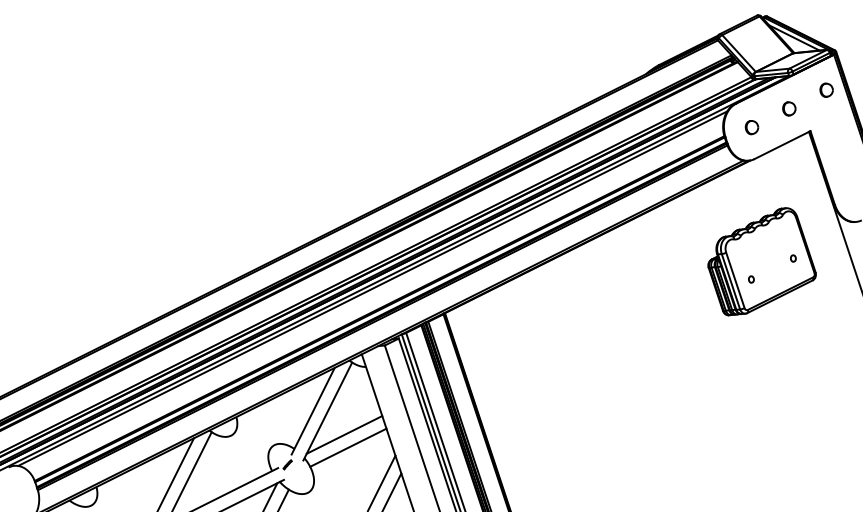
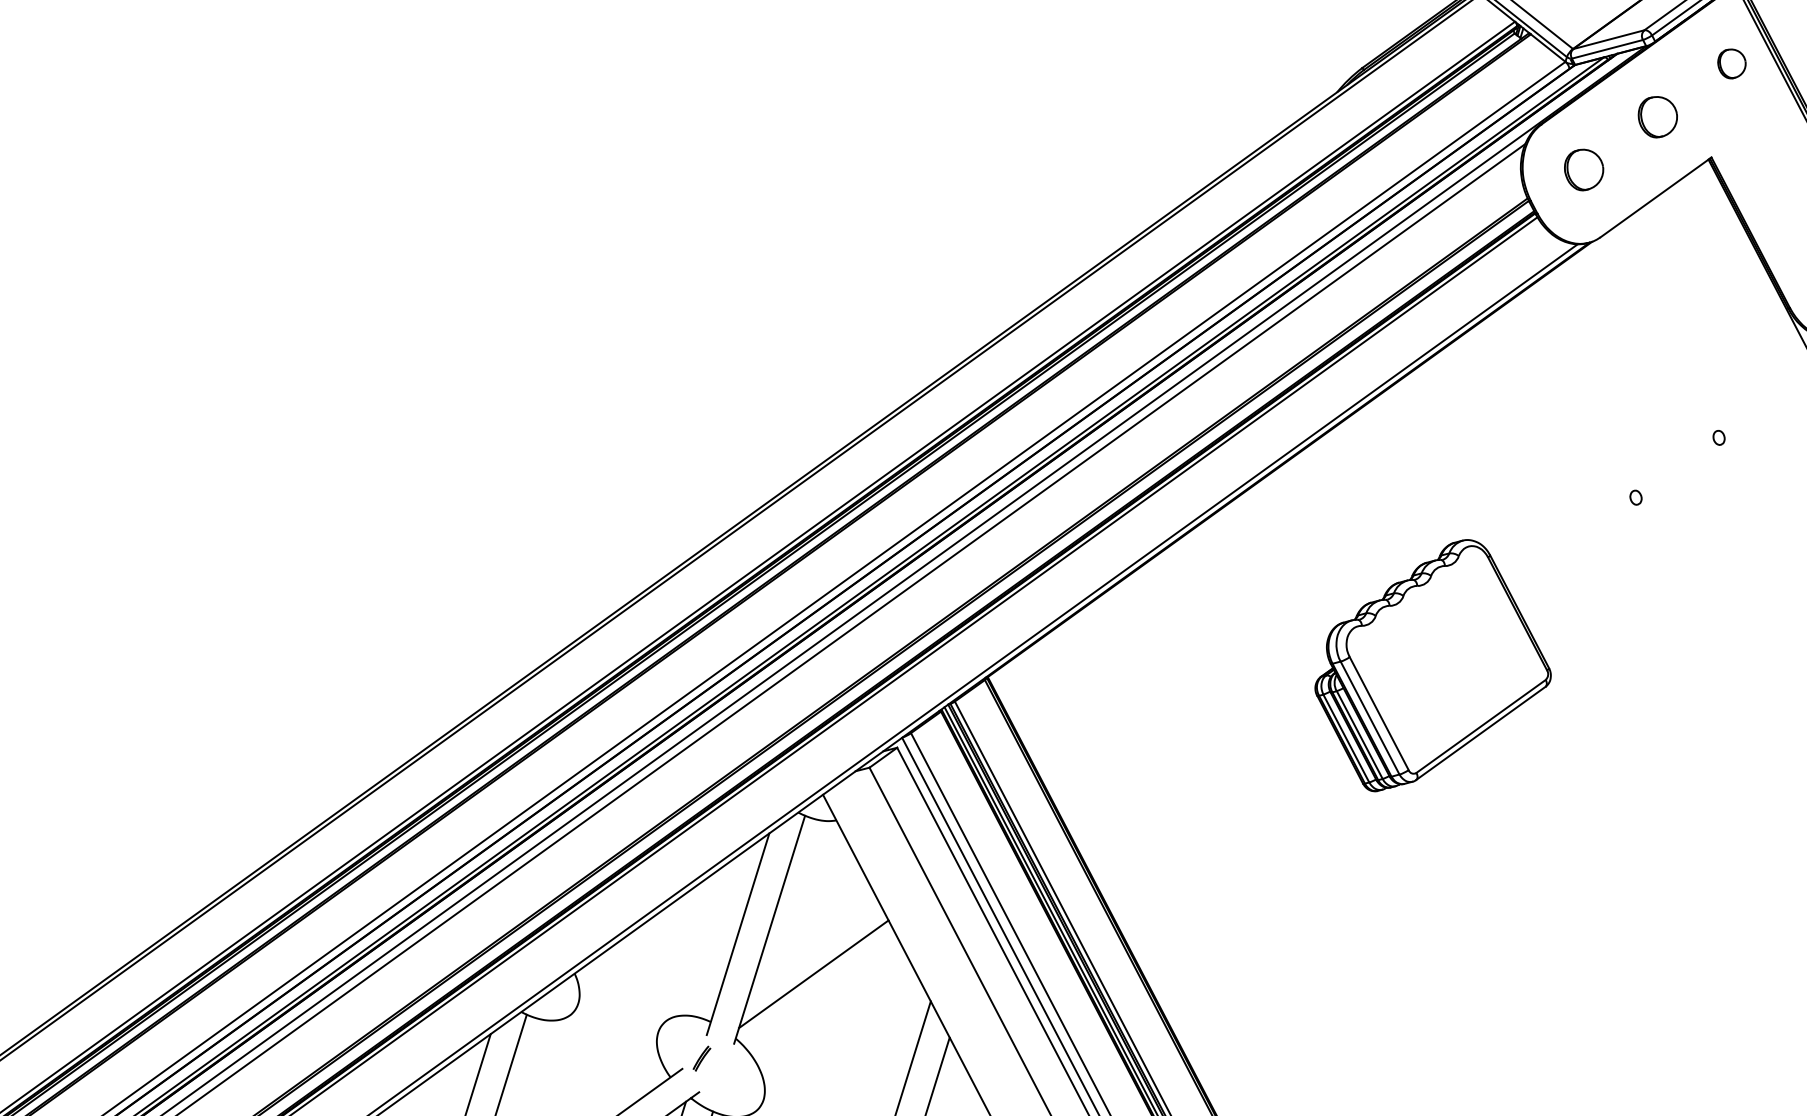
part: (789, 108) -> (1658, 116), size x1.4
part: (751, 127) -> (1583, 170), size x1.4
part: (761, 261) -> (1428, 663), moved
line: (348, 447) -> (826, 1000), removed

